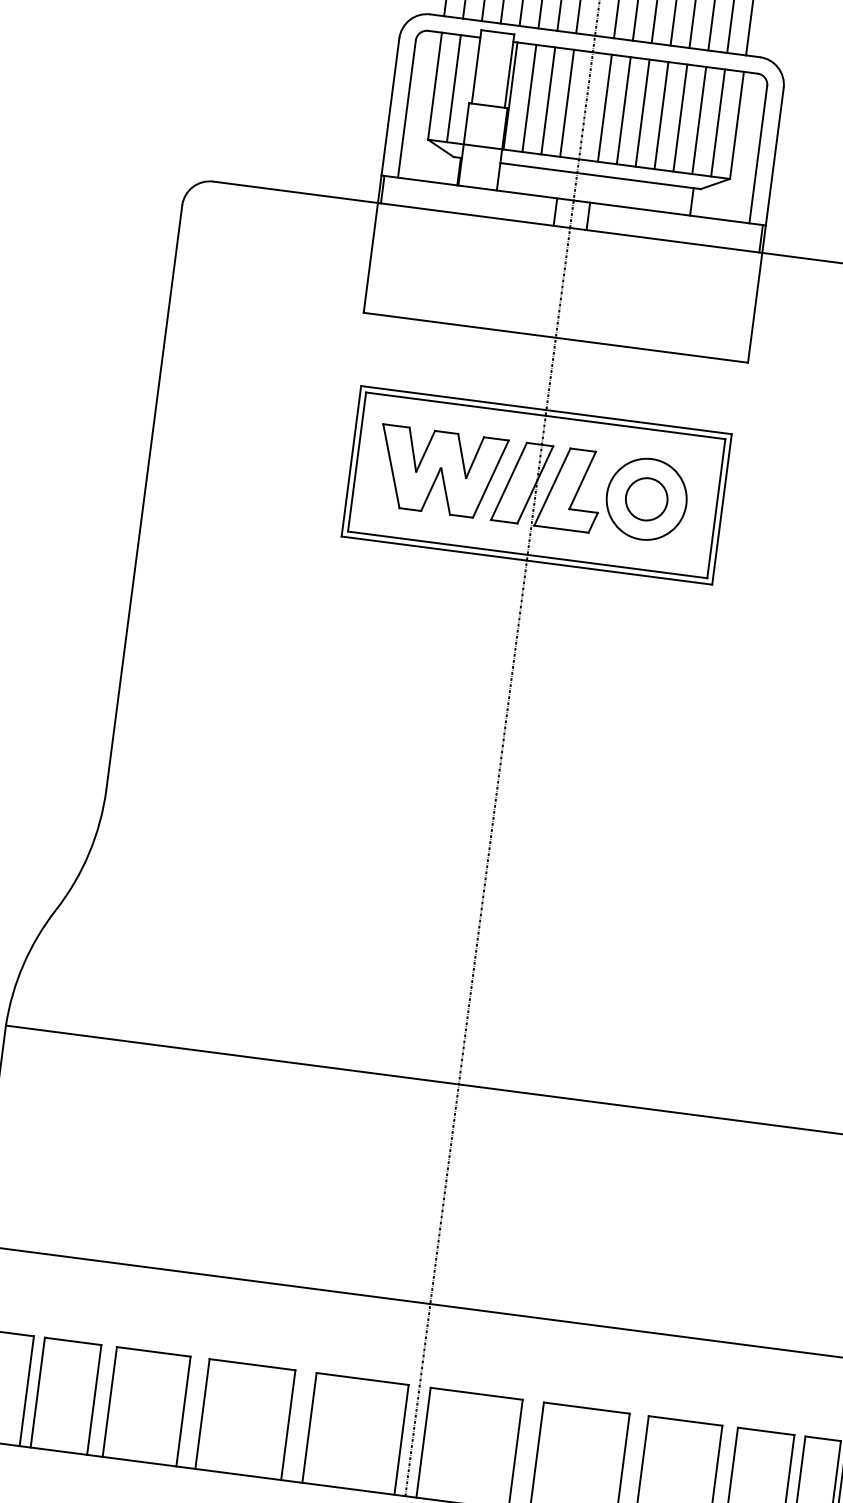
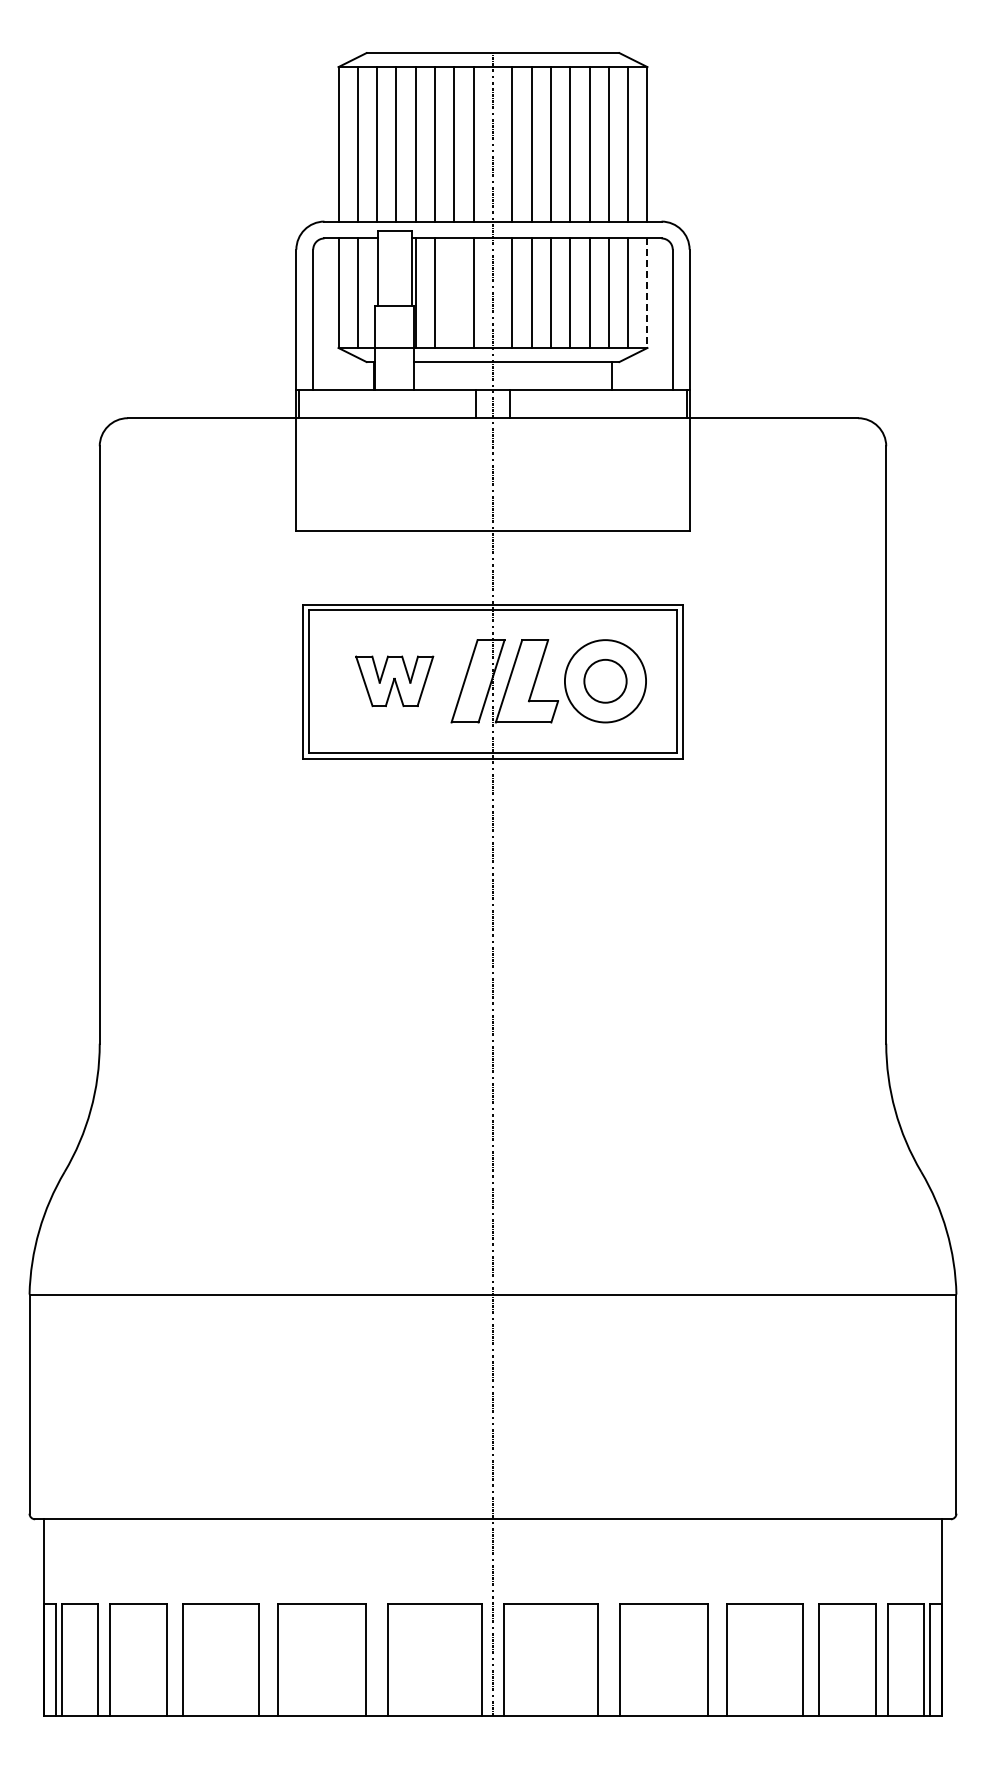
line: (548, 101) -> (454, 293), removed
line: (736, 125) -> (647, 293), solid -> dashed
part: (440, 472) -> (394, 681), size x0.6

